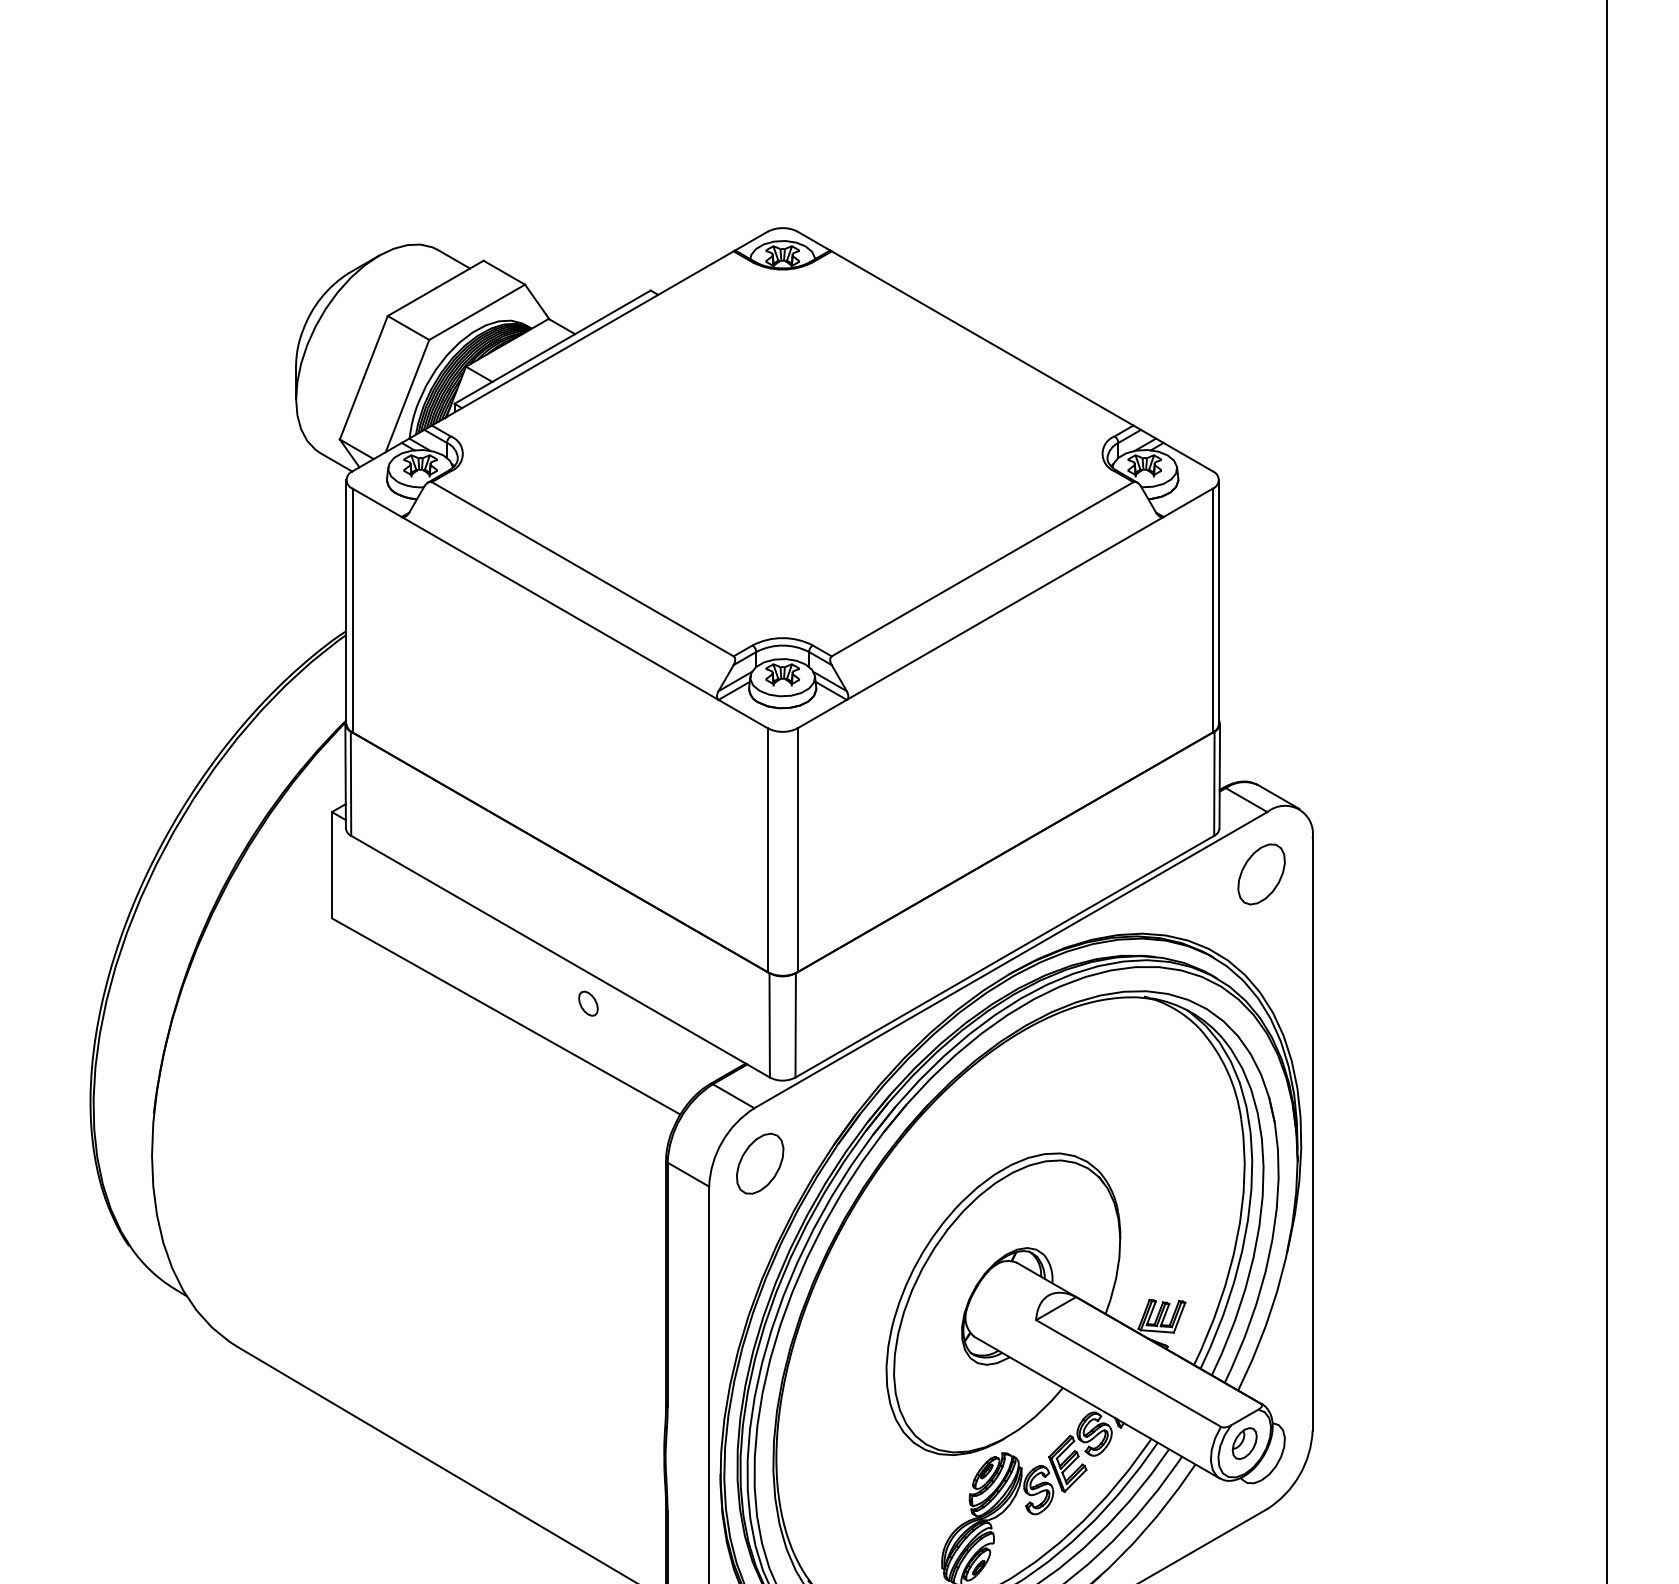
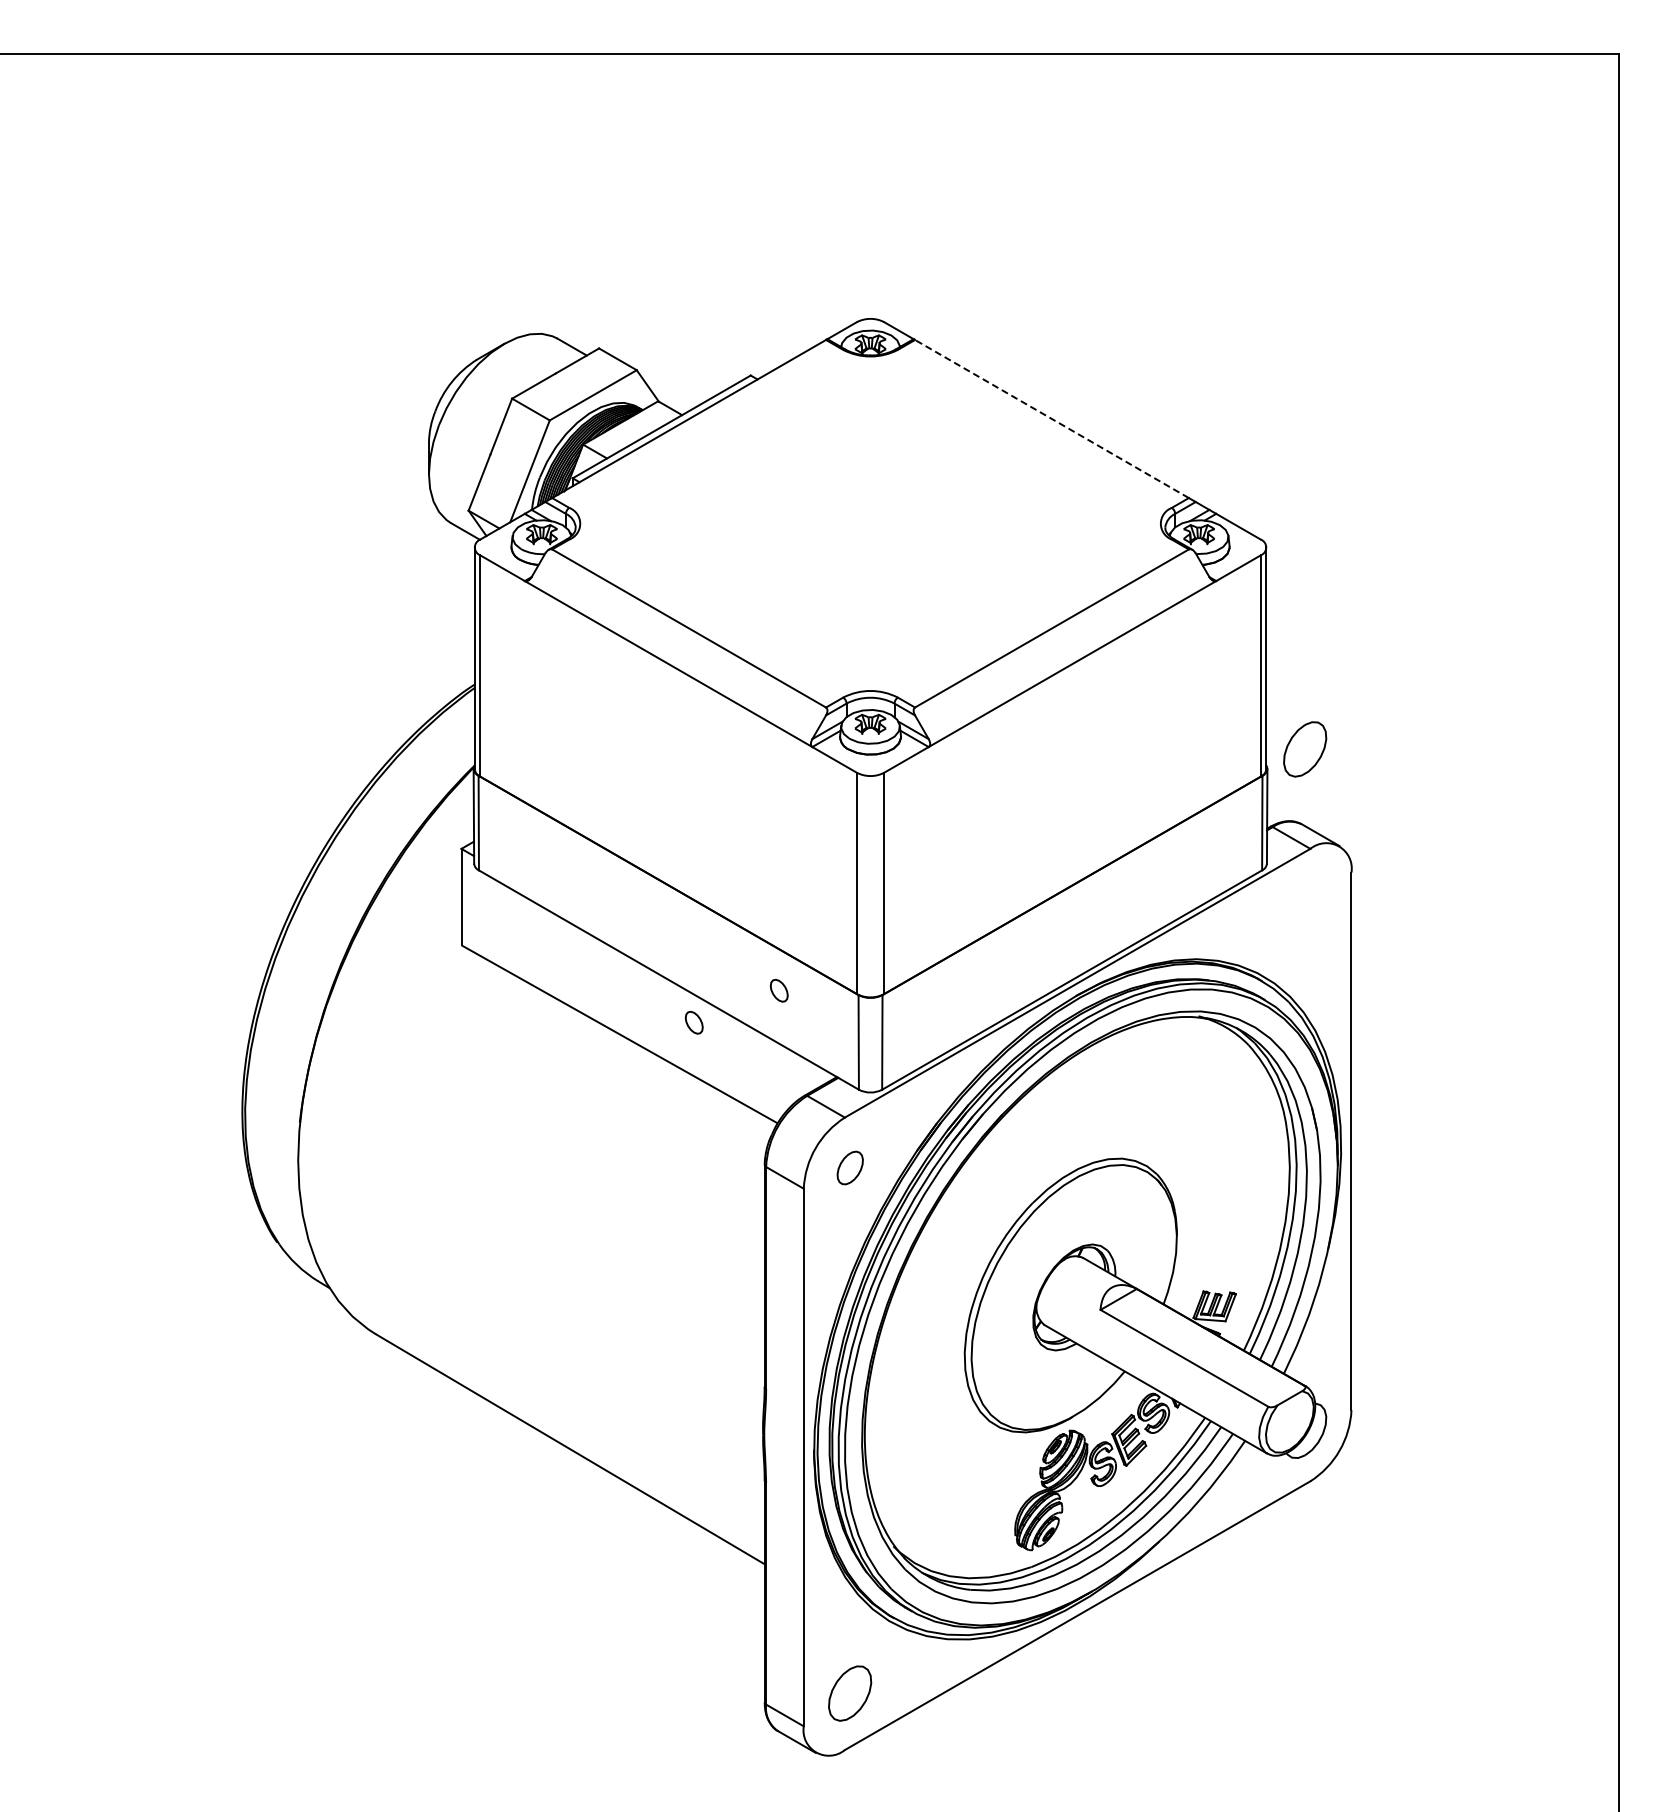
line: (982, 337) -> (1051, 418), solid -> dashed
part: (1261, 874) -> (1305, 749), moved
part: (681, 968) -> (778, 990), added
part: (760, 1163) -> (850, 1167), size x0.6
part: (1244, 1443) -> (1289, 1421), removed

